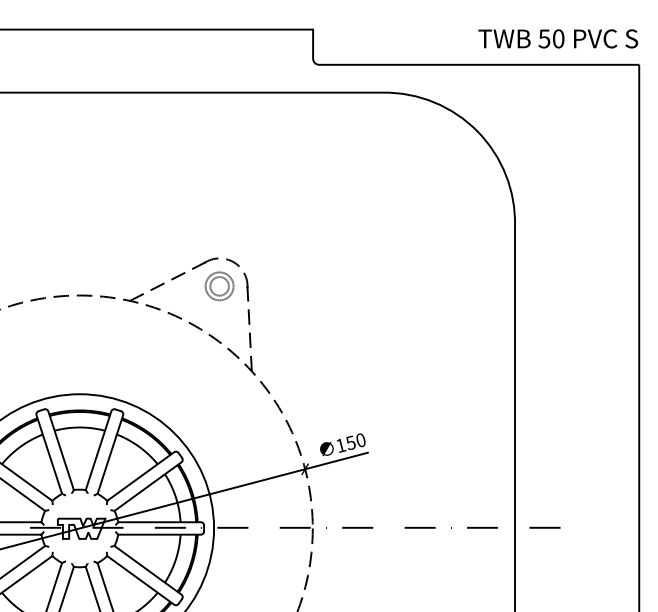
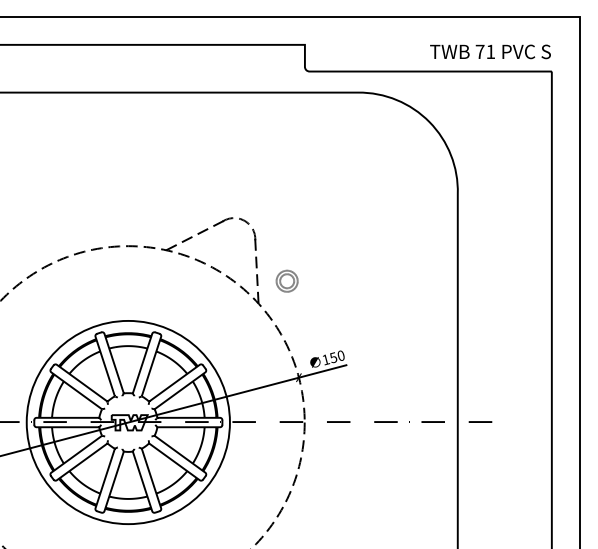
text: (551, 38) -> (485, 51), 50 -> 71
part: (218, 285) -> (286, 280), moved

